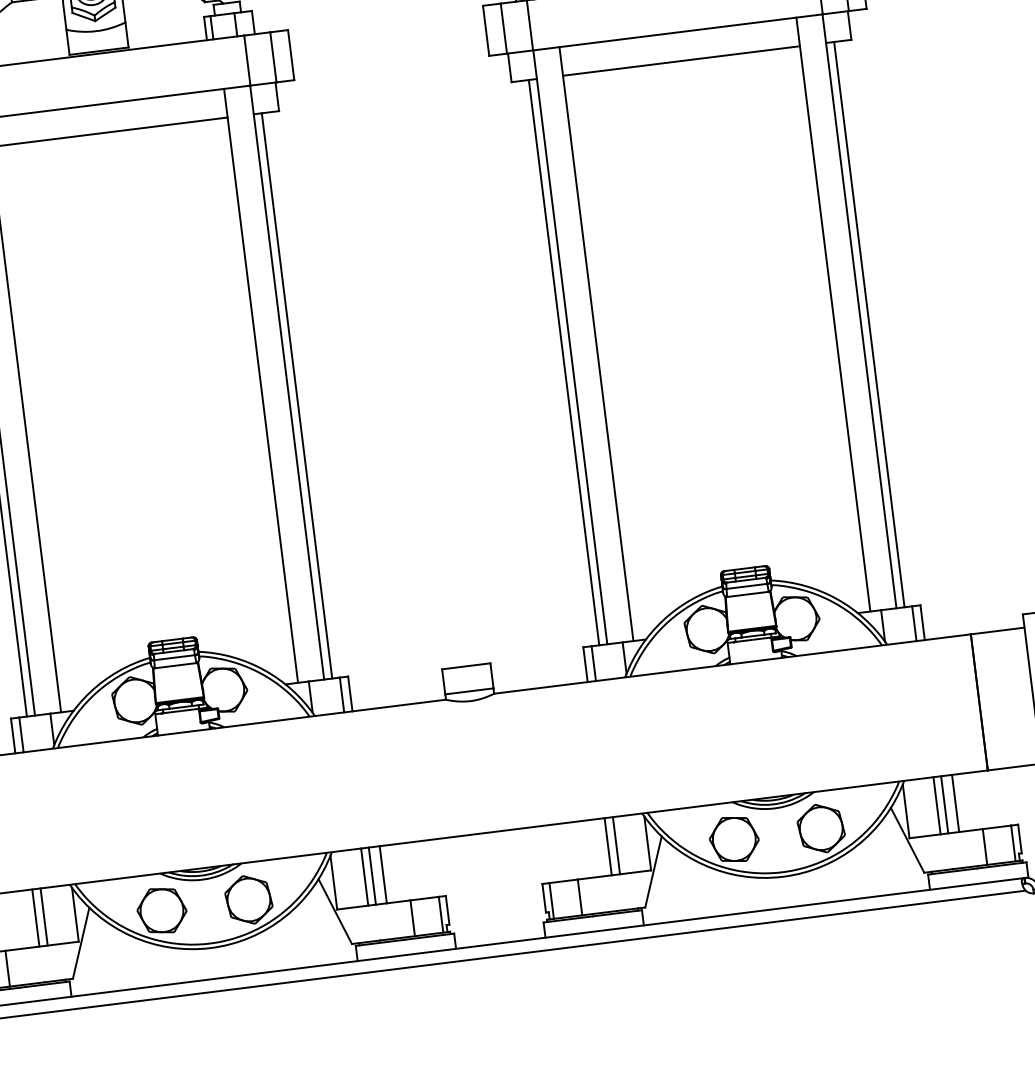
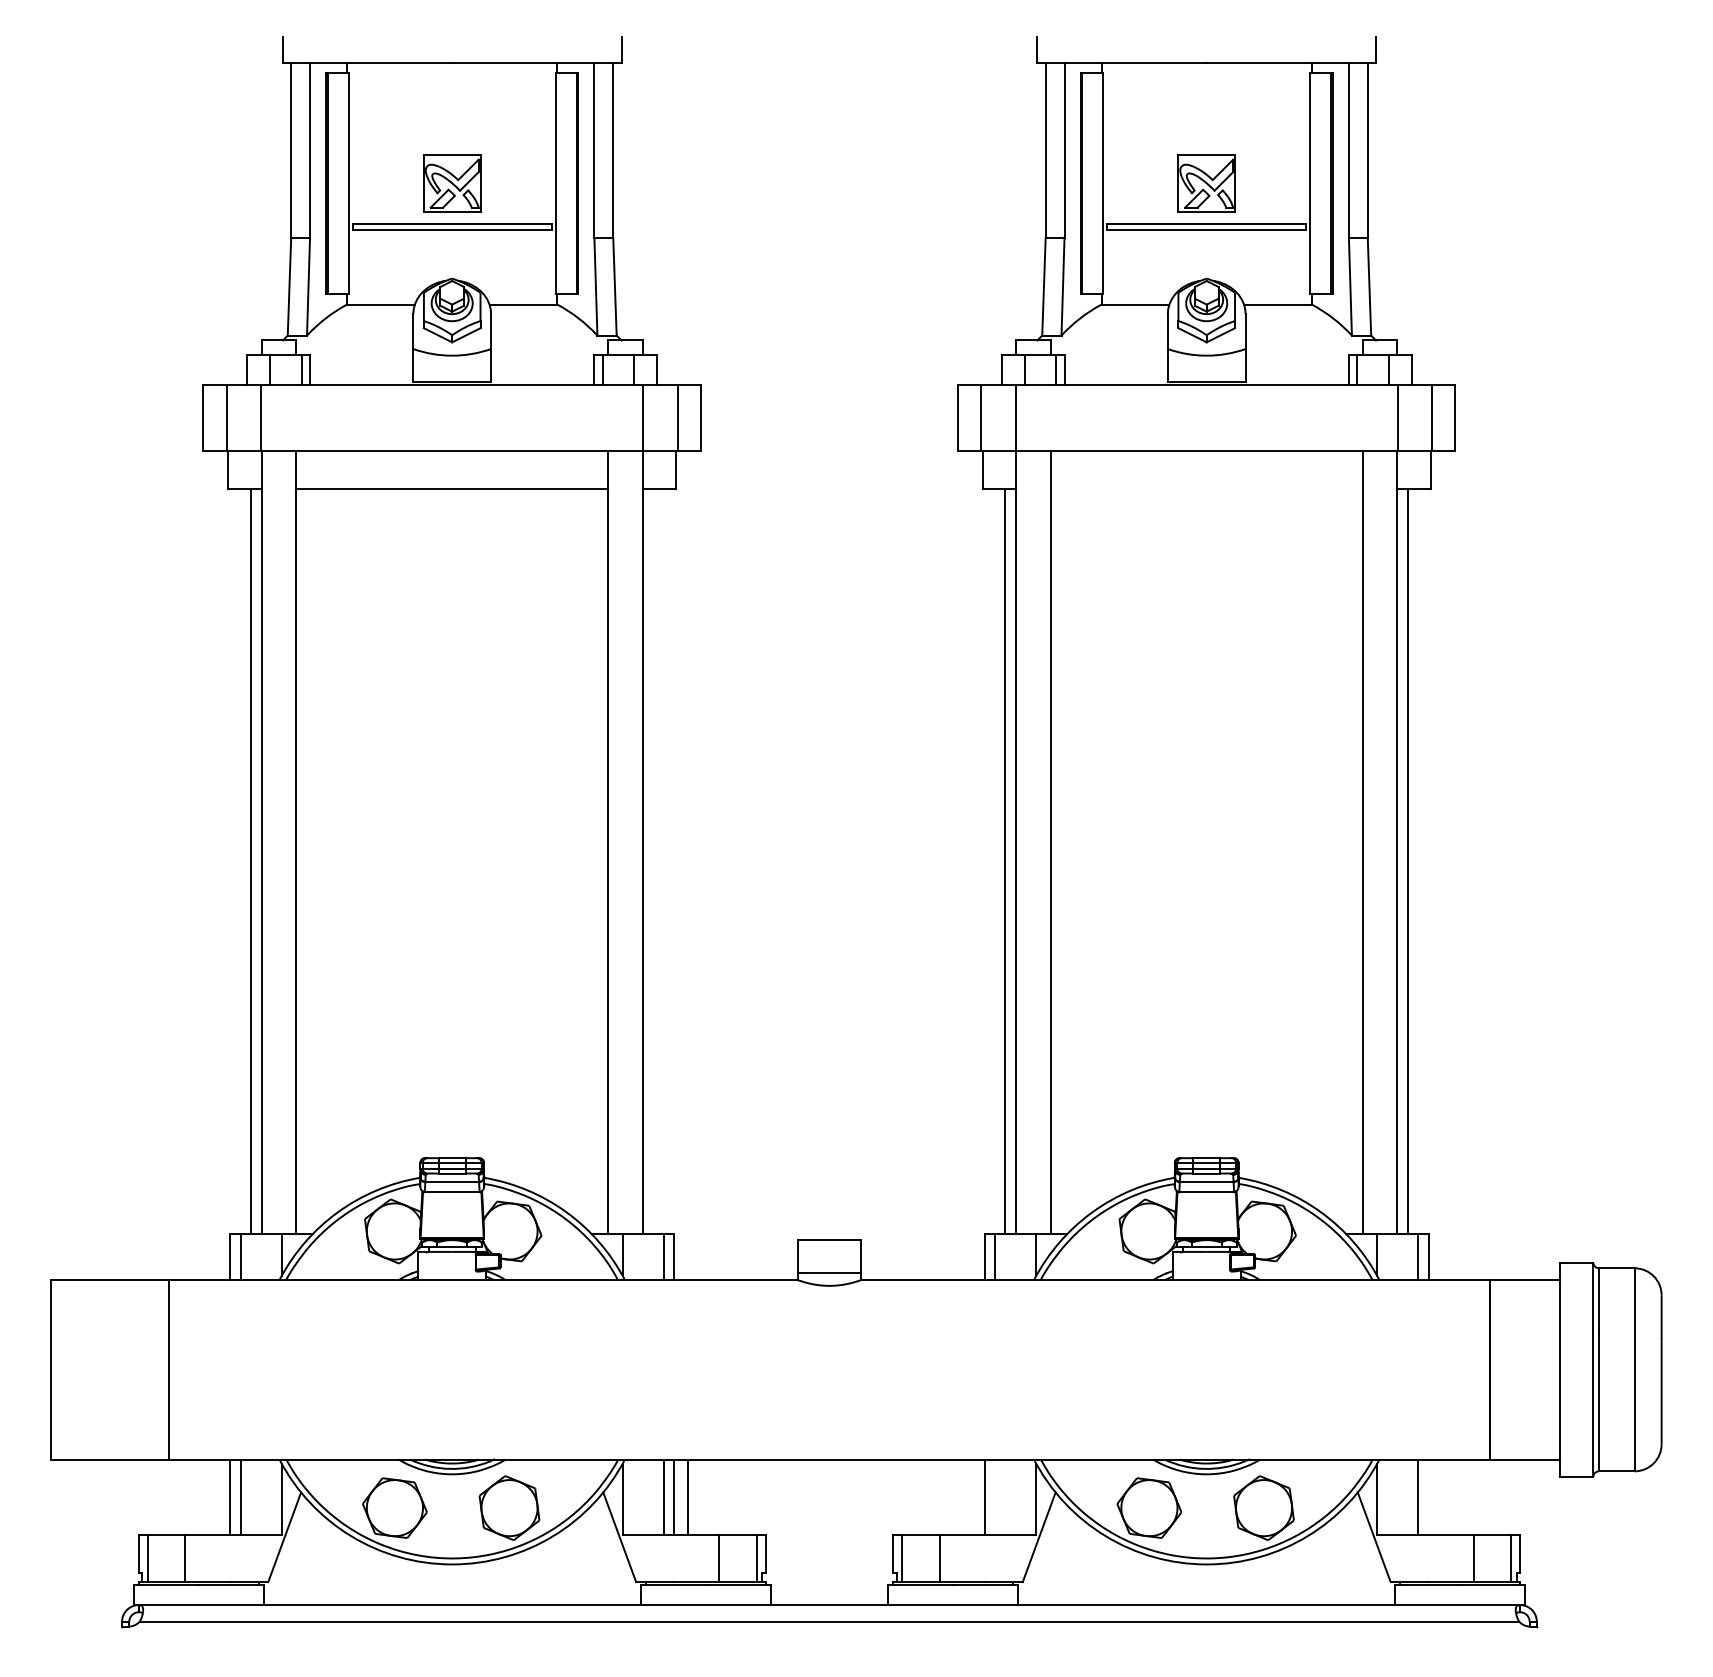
line: (681, 61) -> (1206, 489), removed
line: (297, 395) -> (653, 861), removed
line: (955, 802) -> (1442, 1496), removed
line: (944, 804) -> (1428, 1496), removed
line: (616, 845) -> (995, 1496), removed

